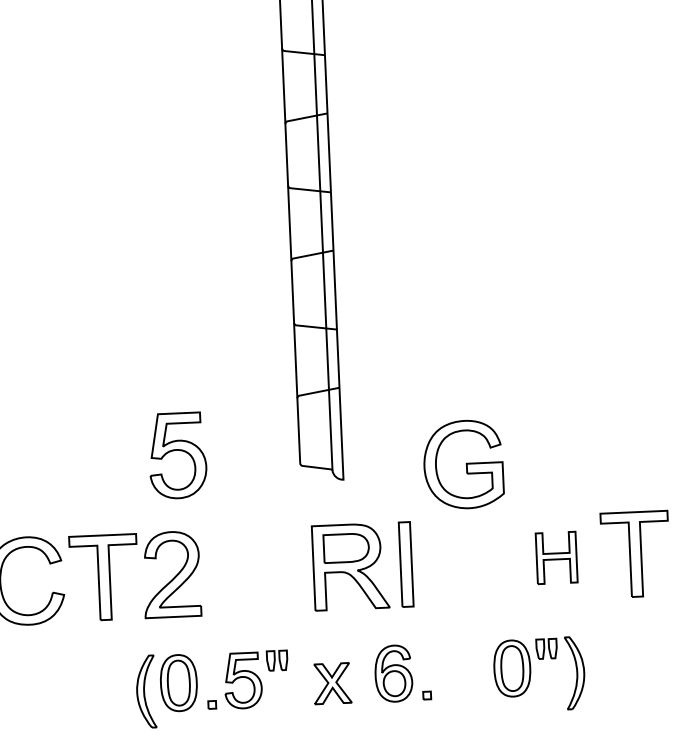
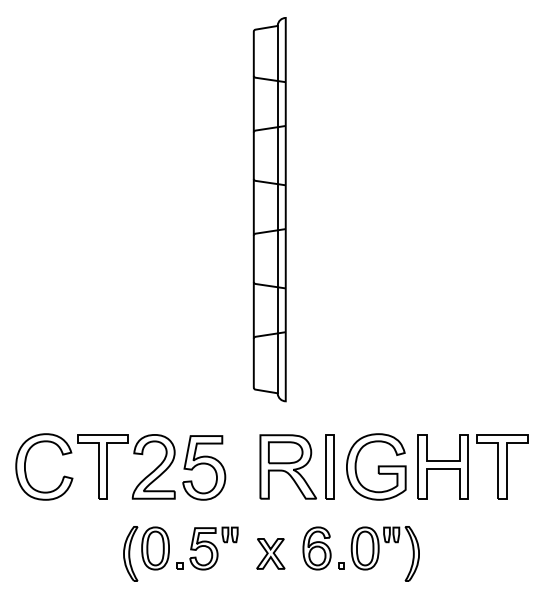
part: (178, 455) -> (204, 467), moved
part: (463, 464) -> (376, 466), moved
part: (555, 557) -> (442, 466), size x1.67
part: (538, 674) -> (384, 553), moved

